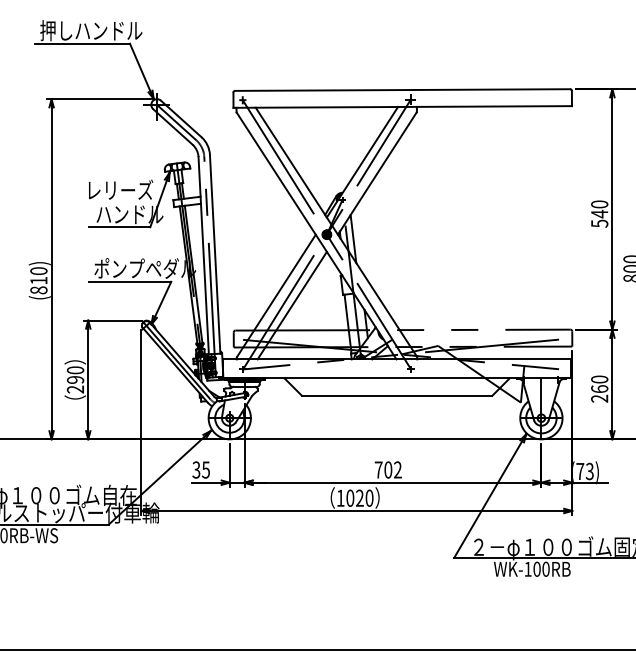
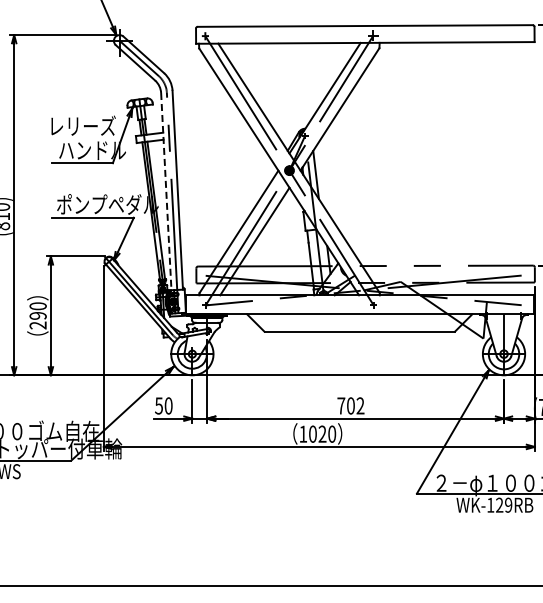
line: (203, 255) -> (166, 191), solid -> dashed
text: (200, 469) -> (163, 405), 35 -> 50
text: (541, 568) -> (504, 504), WK-100RB -> WK-129RB

